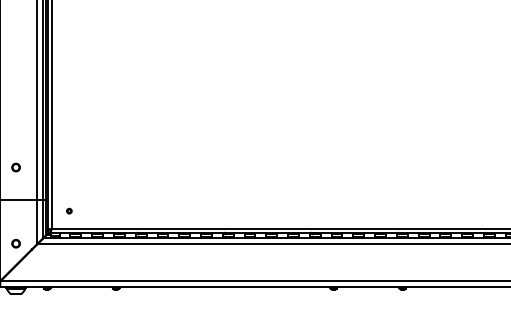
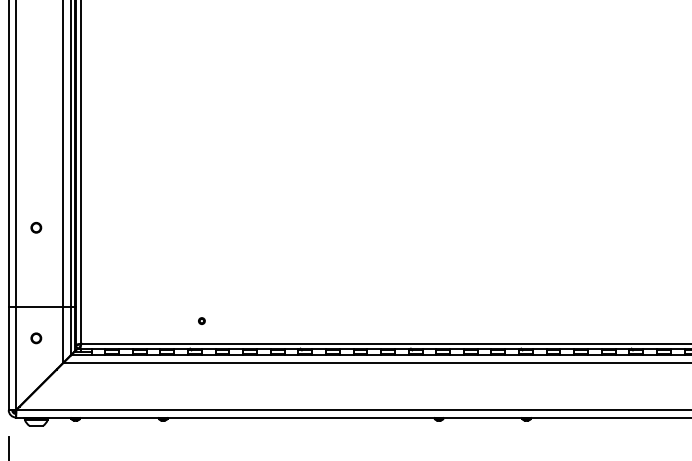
part: (16, 167) -> (36, 227), moved
part: (69, 210) -> (201, 320), moved
part: (16, 243) -> (36, 338), moved

